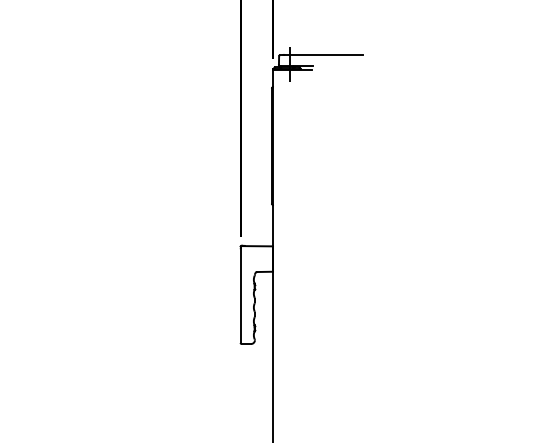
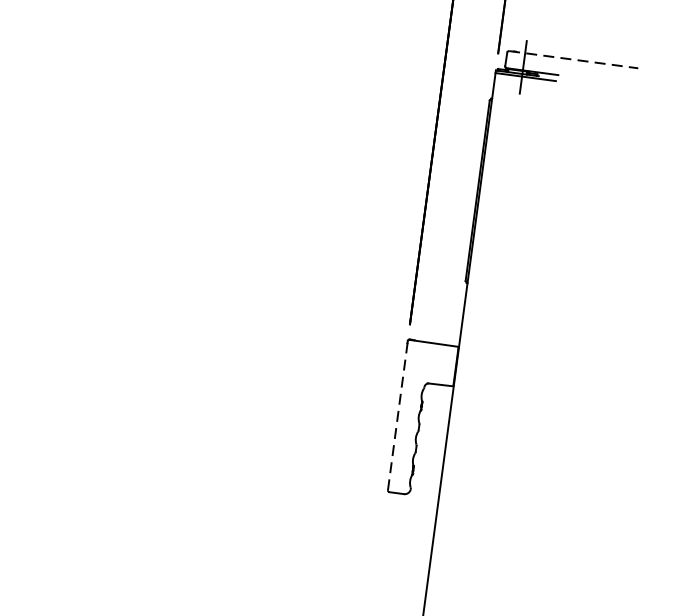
line: (321, 55) -> (573, 60), solid -> dashed
line: (240, 295) -> (397, 416), solid -> dashed

